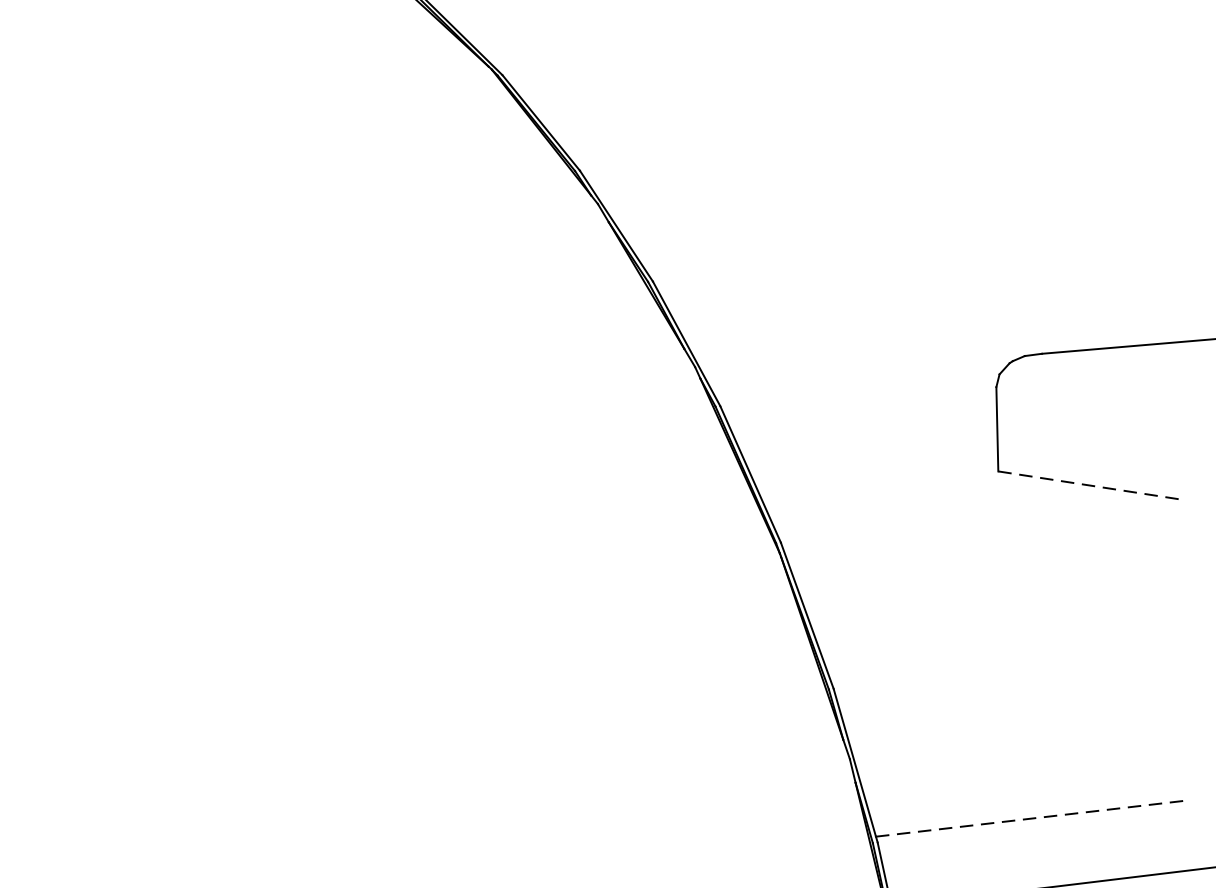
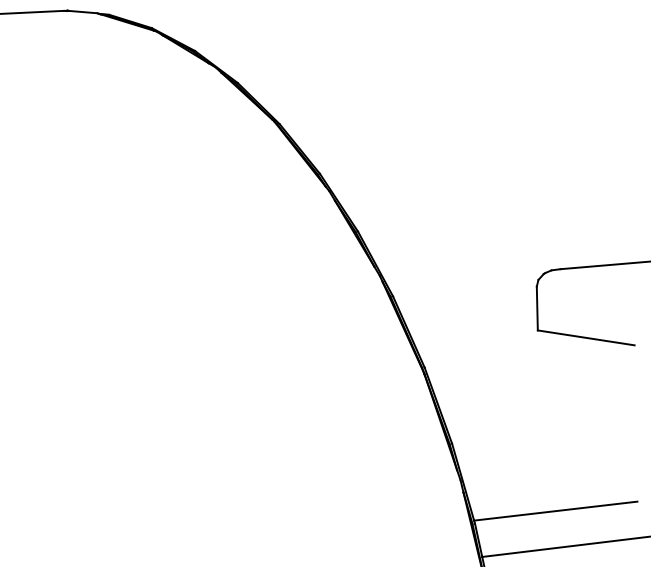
line: (1091, 484) -> (586, 337), dashed -> solid
line: (1034, 819) -> (556, 511), dashed -> solid

